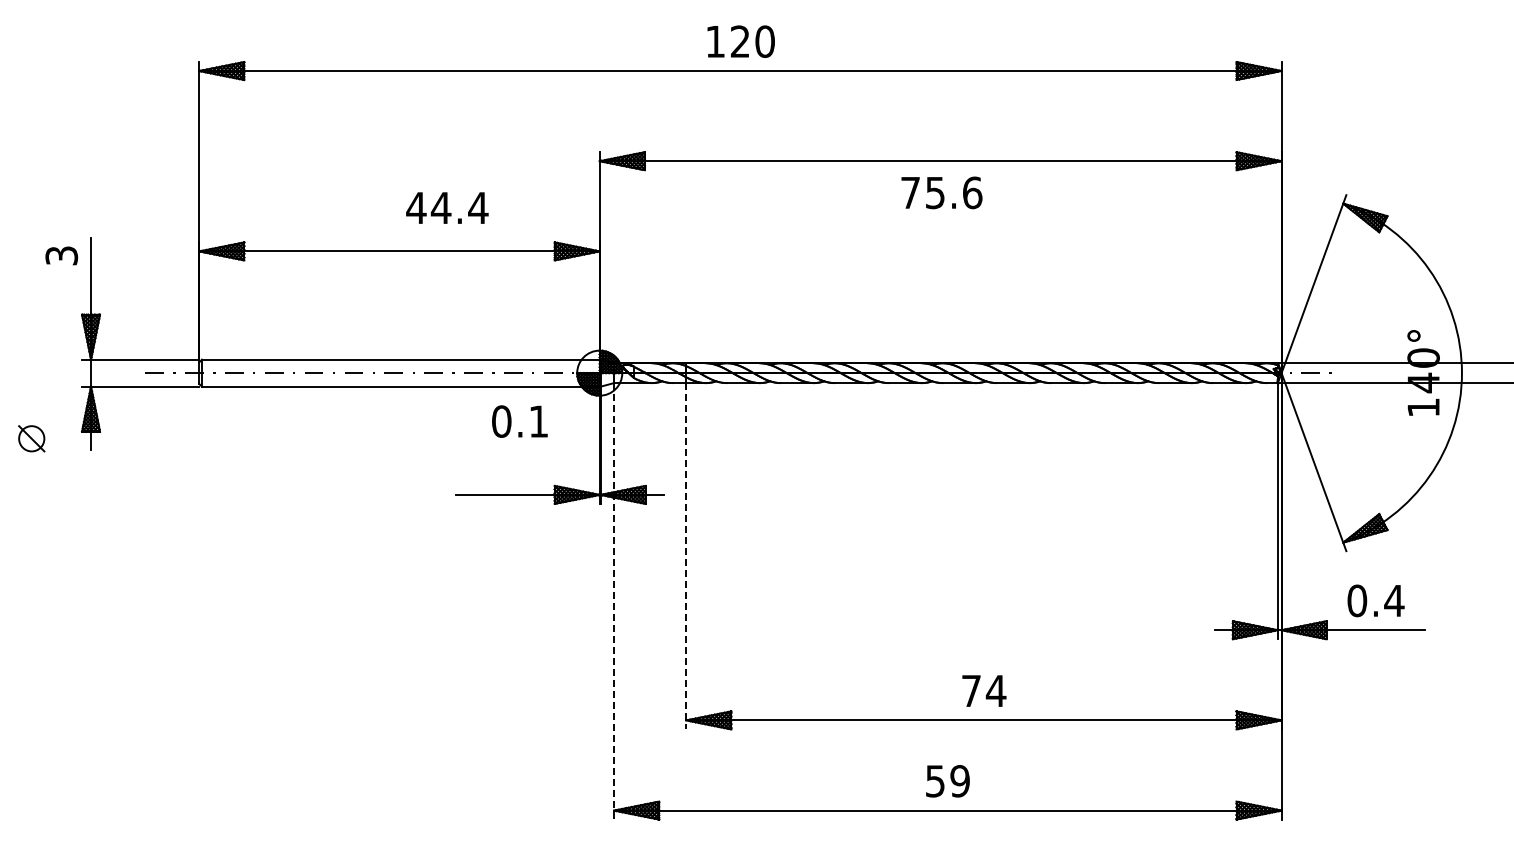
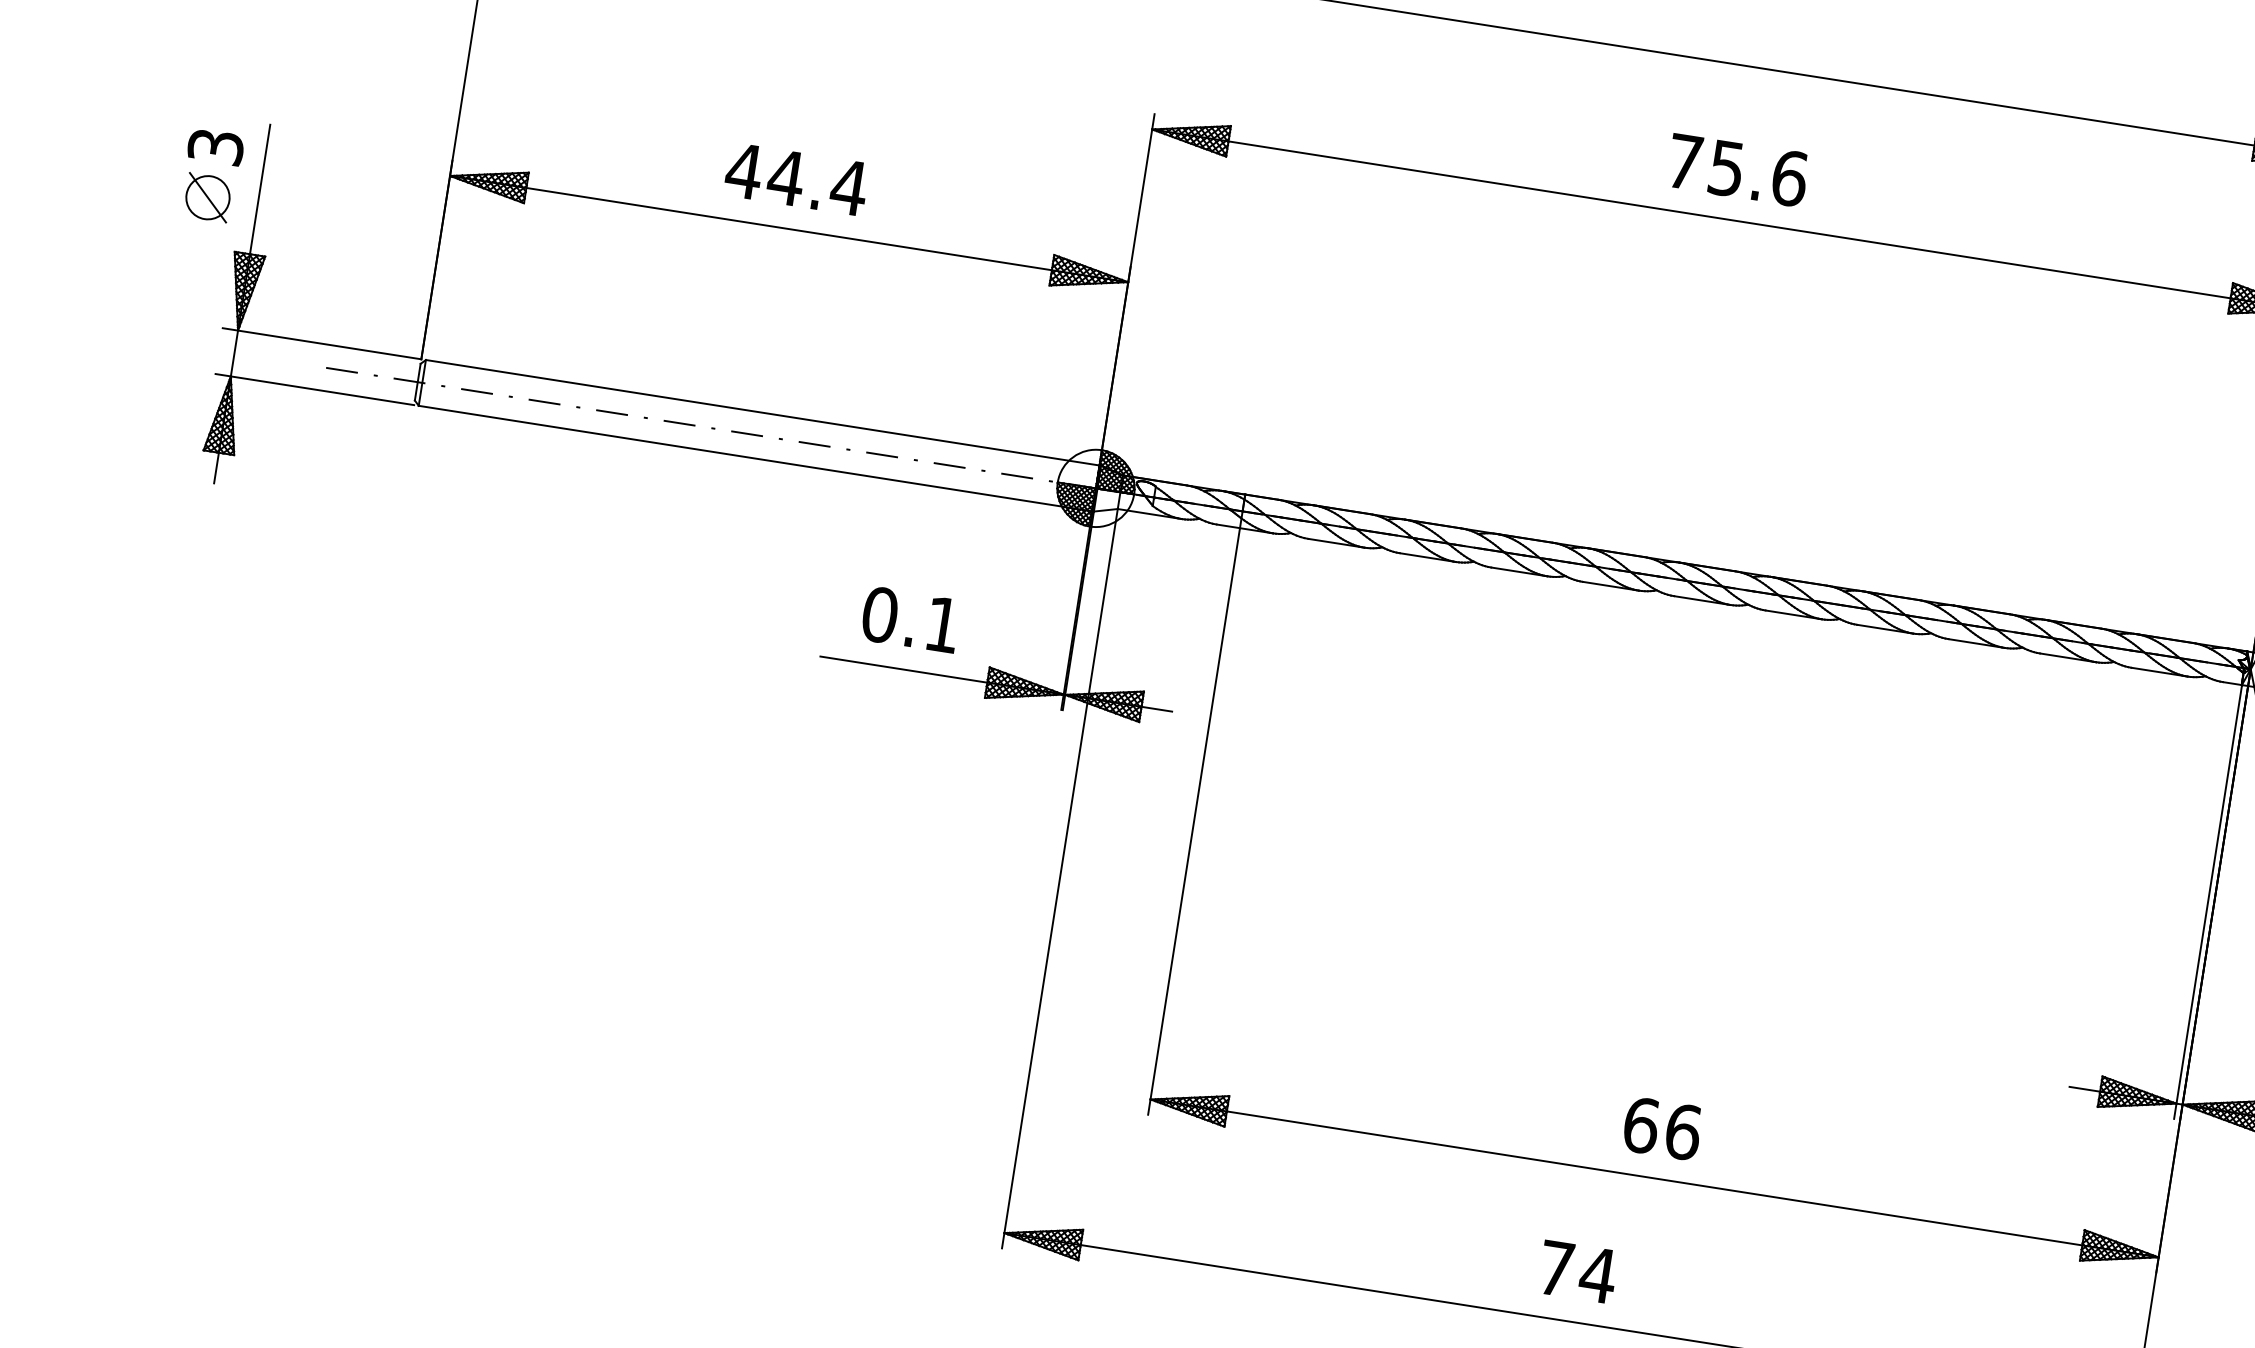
text: (941, 192) -> (1737, 169), moved
text: (447, 207) -> (797, 178), moved
text: (519, 421) -> (910, 619), moved
part: (31, 438) -> (207, 197), moved
line: (686, 556) -> (1194, 821), dashed -> solid
line: (614, 601) -> (1060, 879), dashed -> solid
text: (984, 690) -> (1663, 1127), 74 -> 66
text: (948, 781) -> (1578, 1272), 59 -> 74

